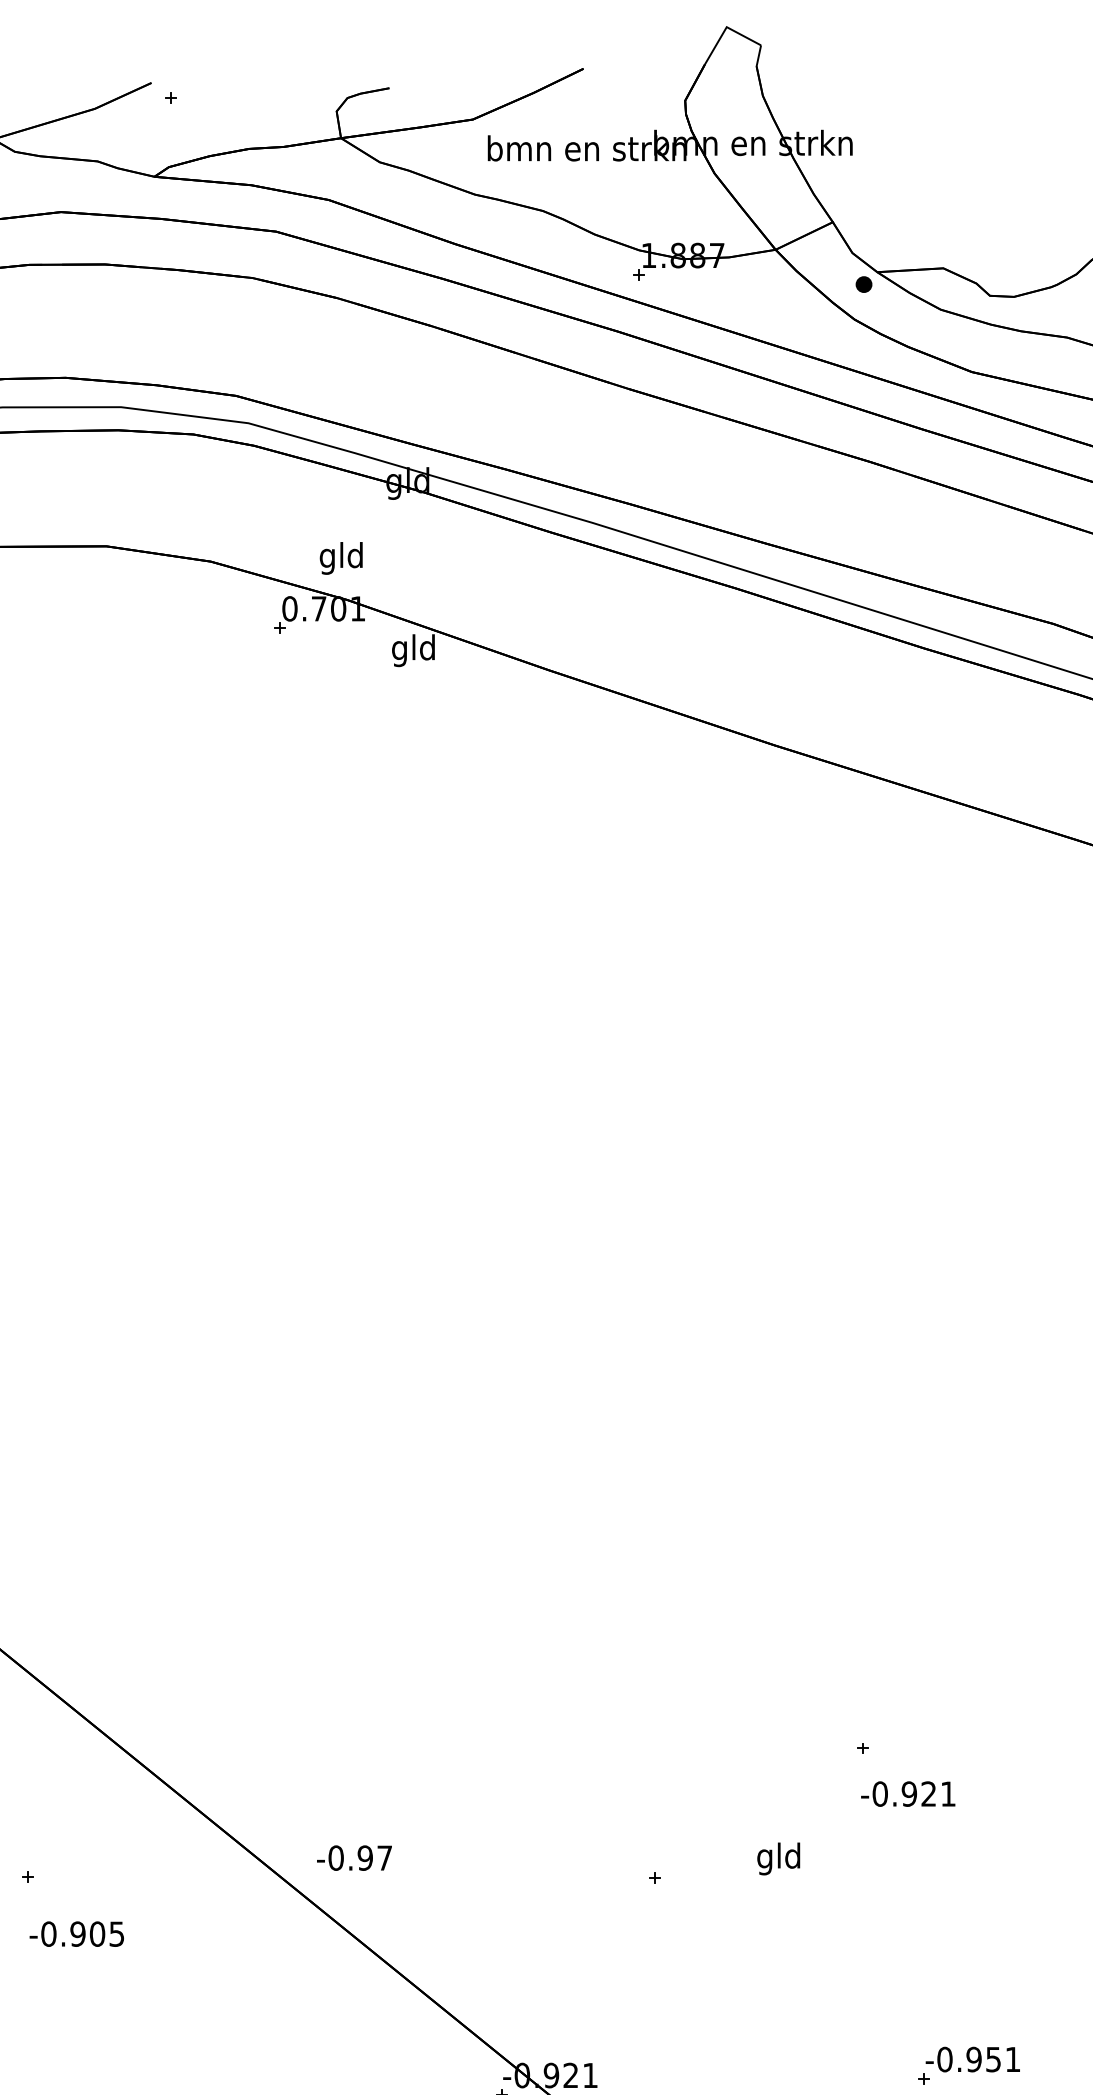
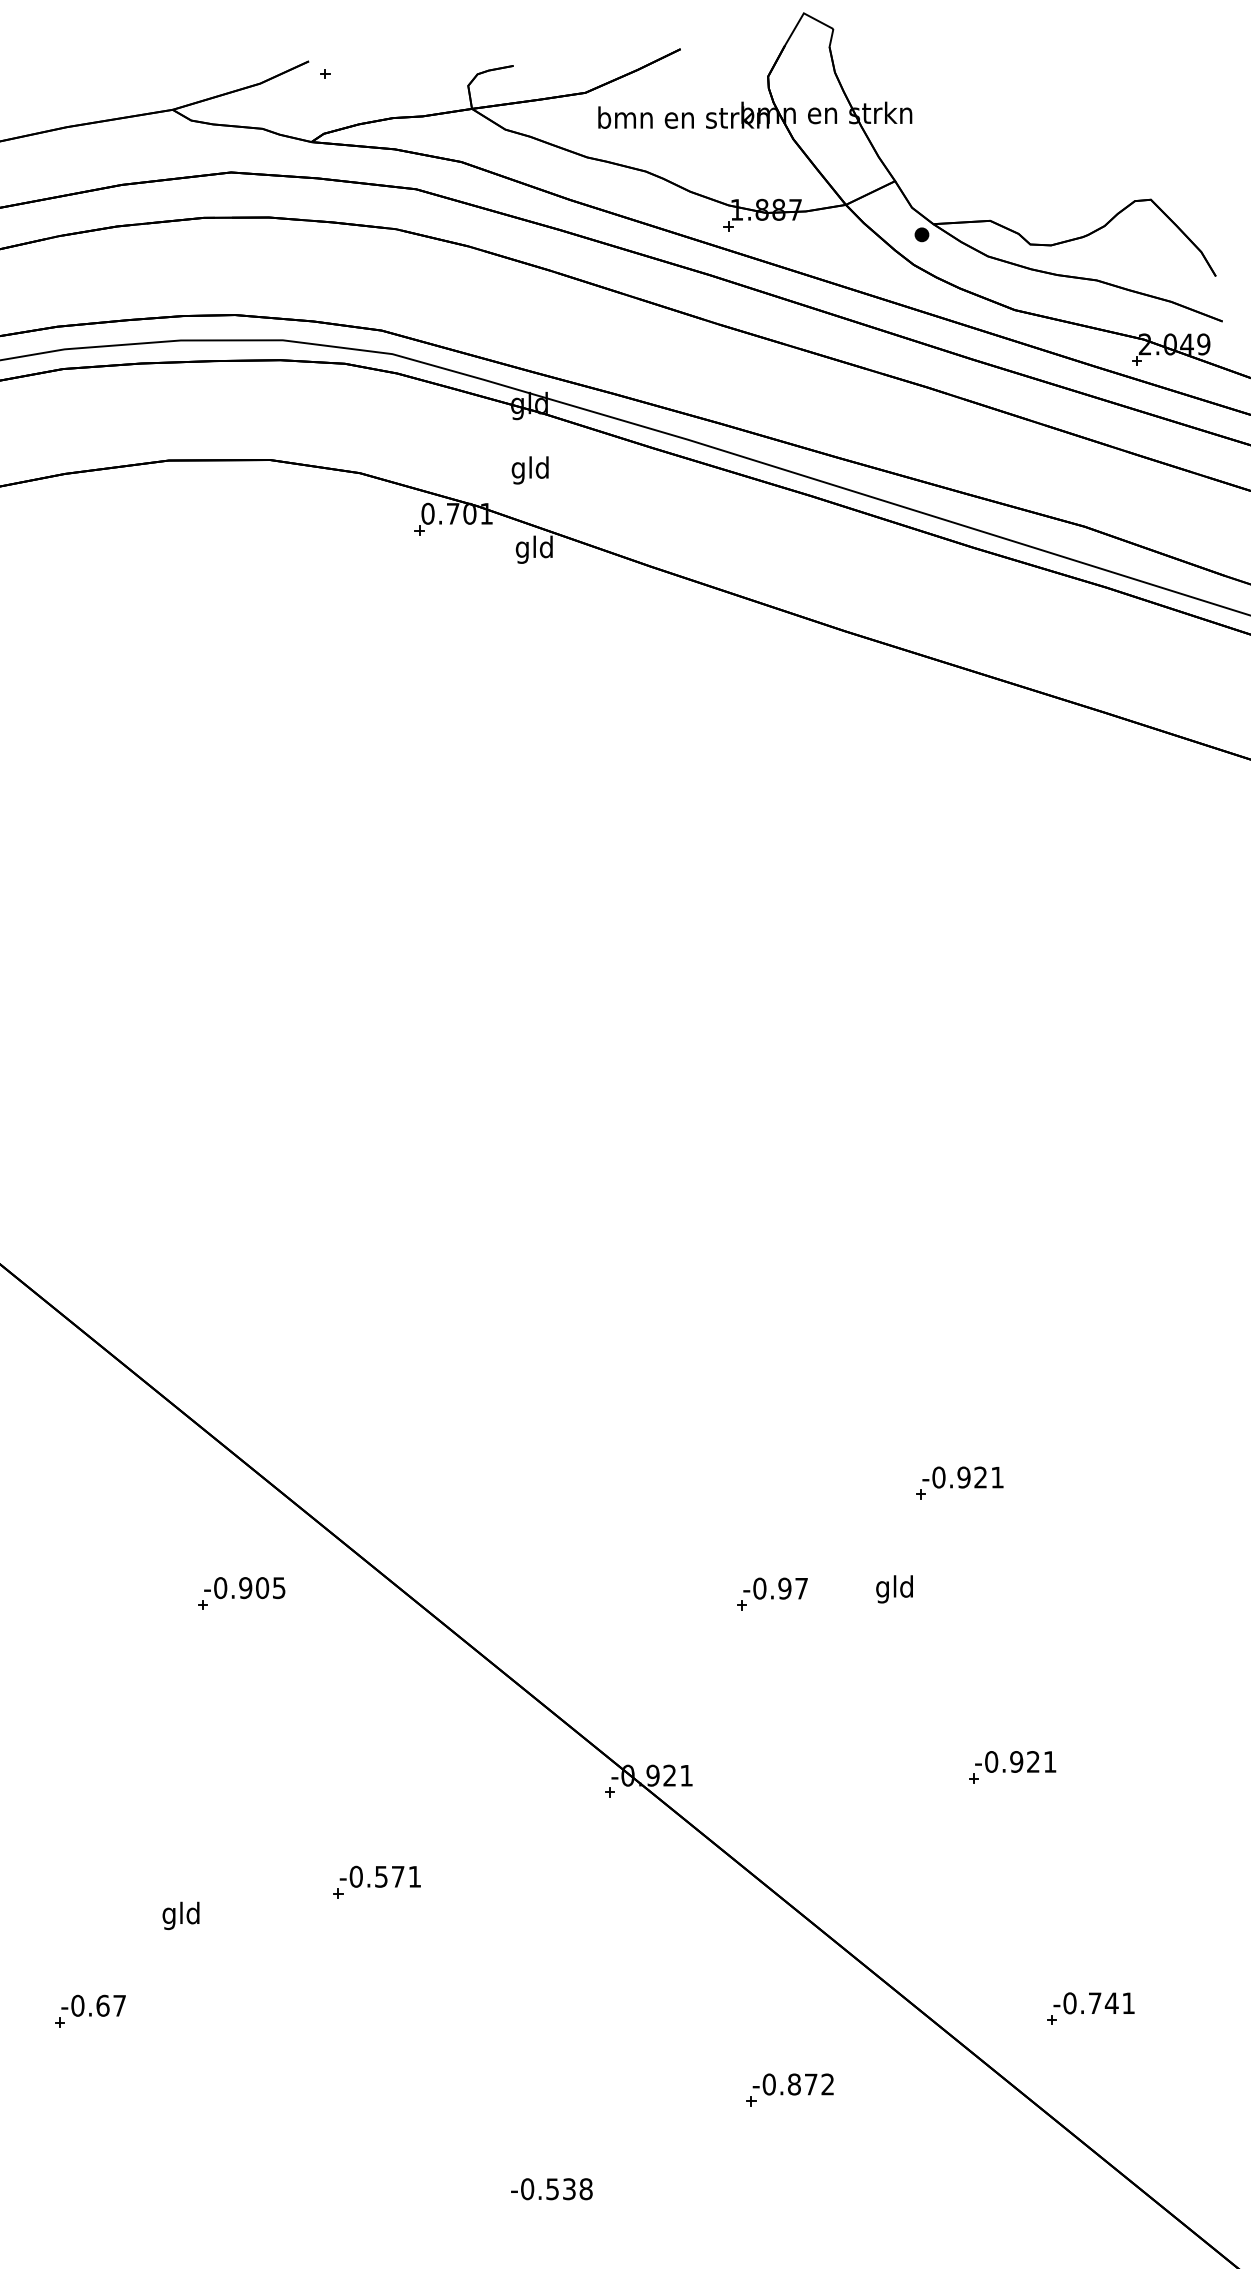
text: (340, 558) -> (529, 470), moved
text: (907, 1794) -> (962, 1477), moved
text: (354, 1857) -> (775, 1588), moved
text: (778, 1859) -> (894, 1589), moved
text: (76, 1934) -> (244, 1588), moved
text: (993, 2059) -> (1033, 1761), -0.951 -> -0.921

